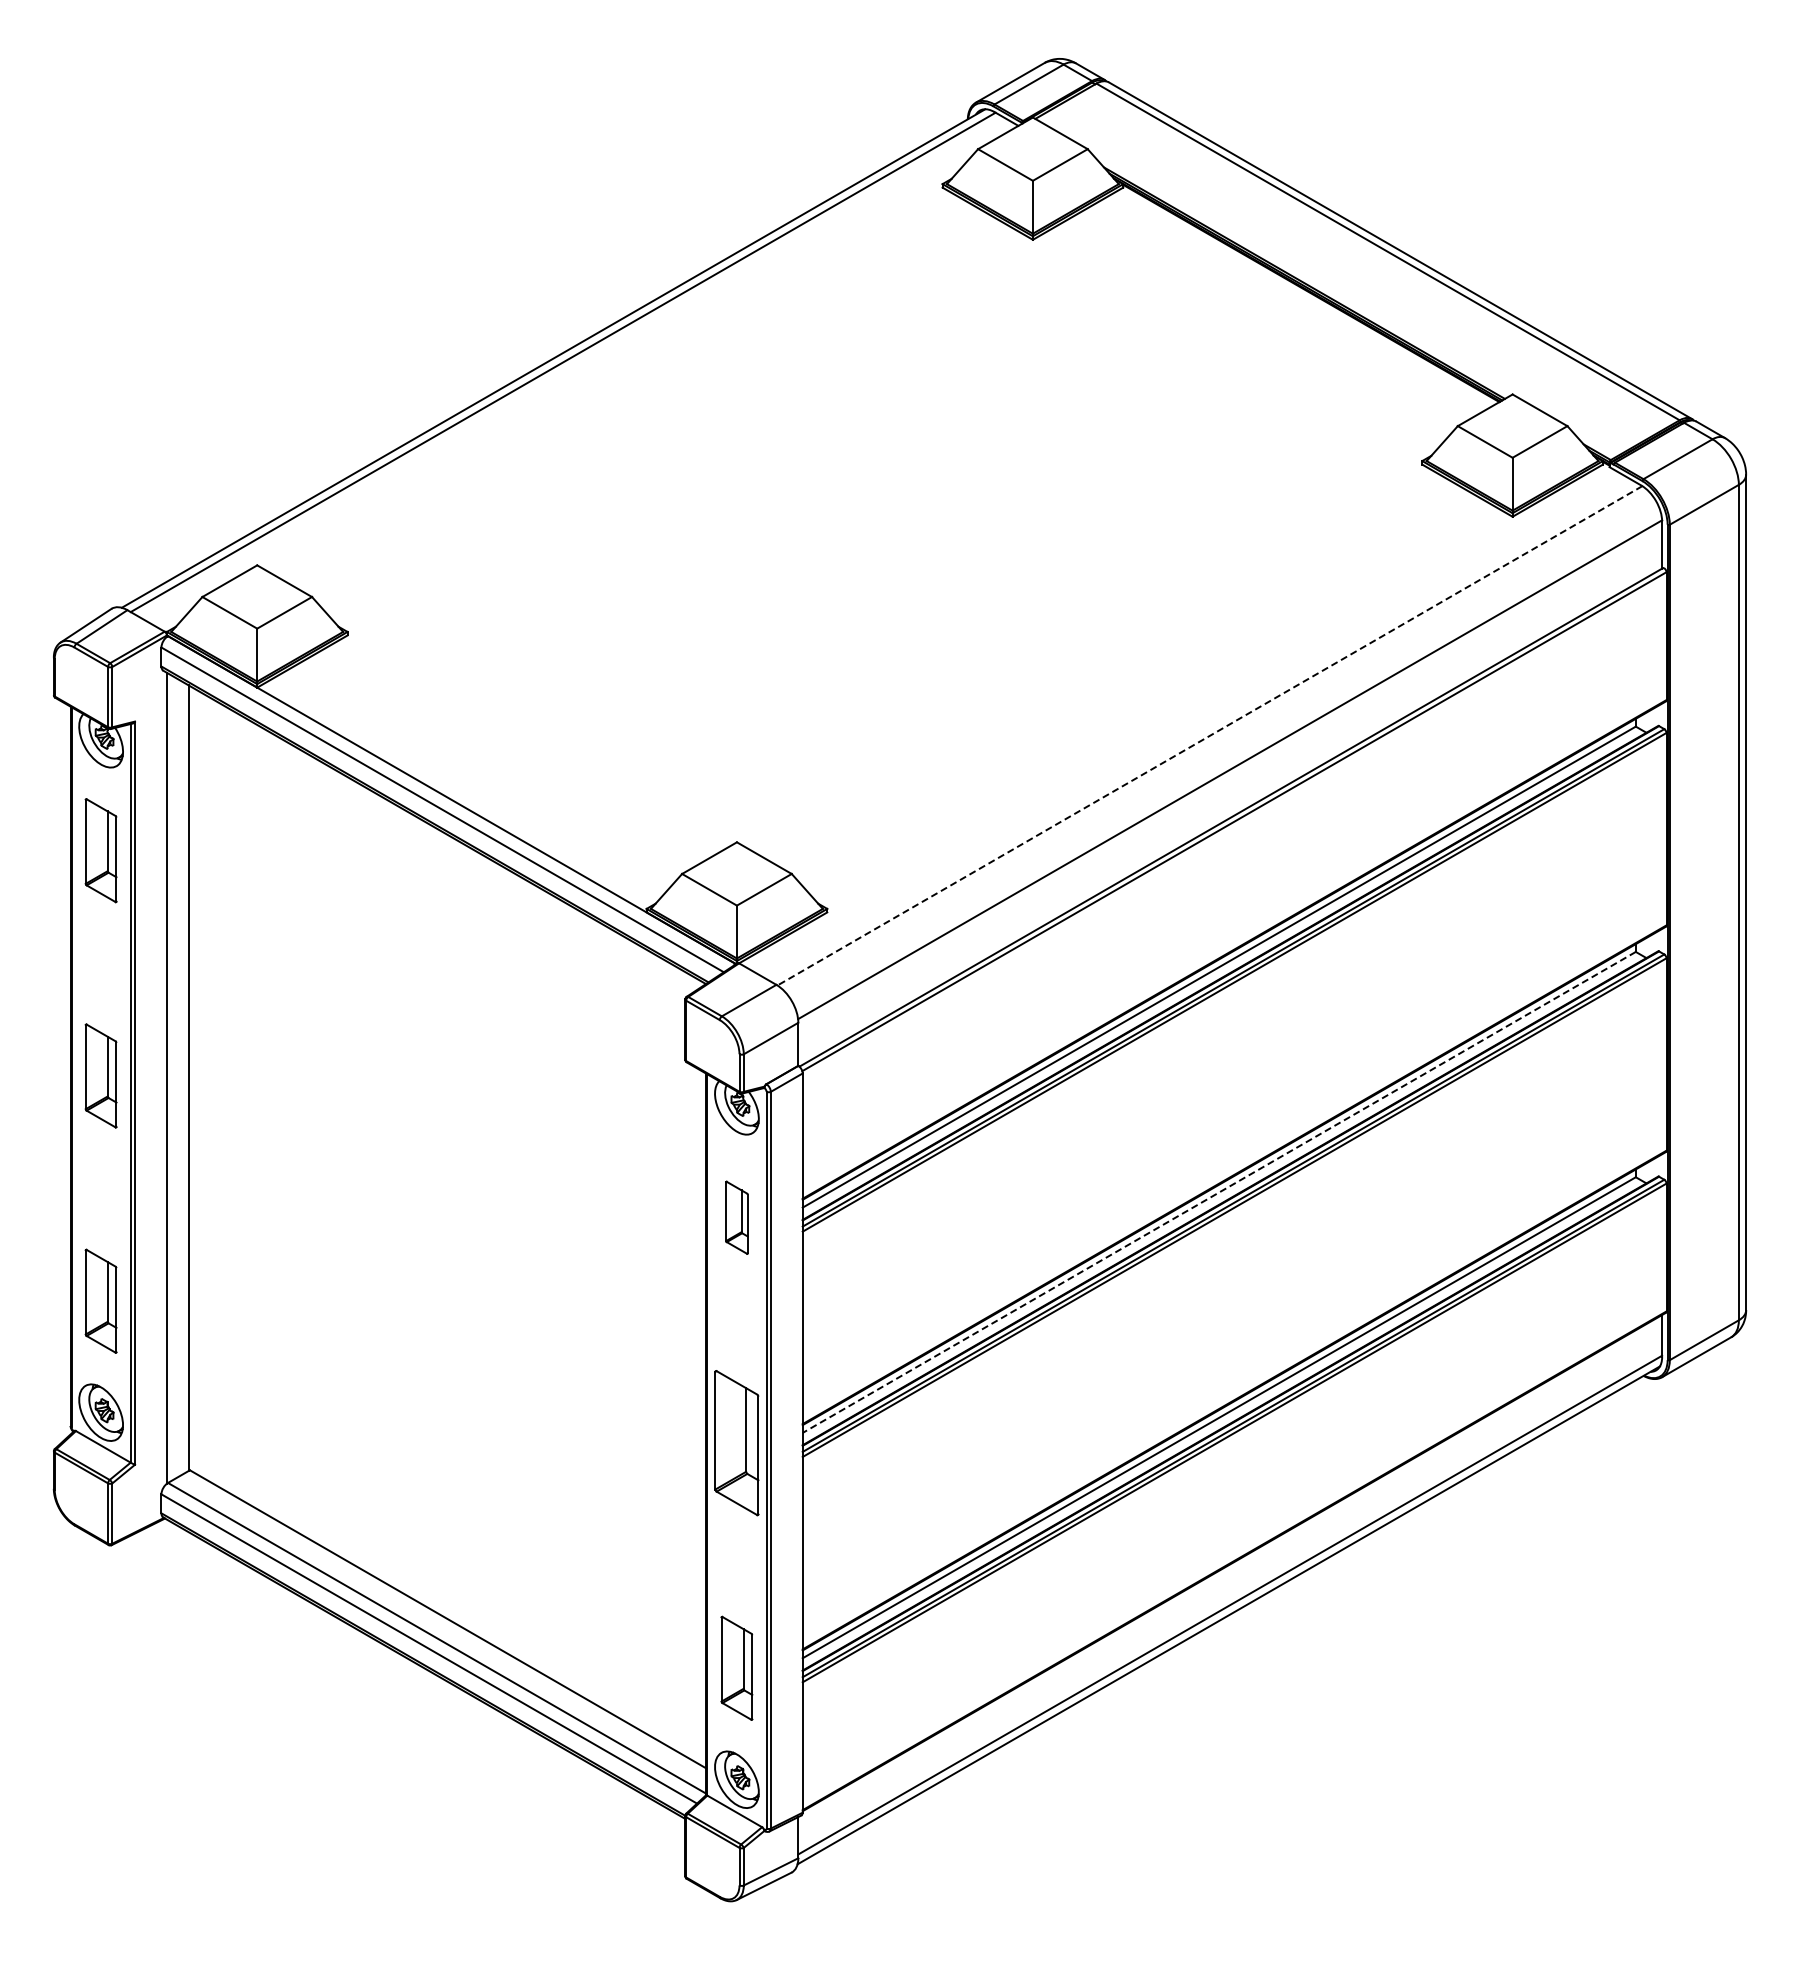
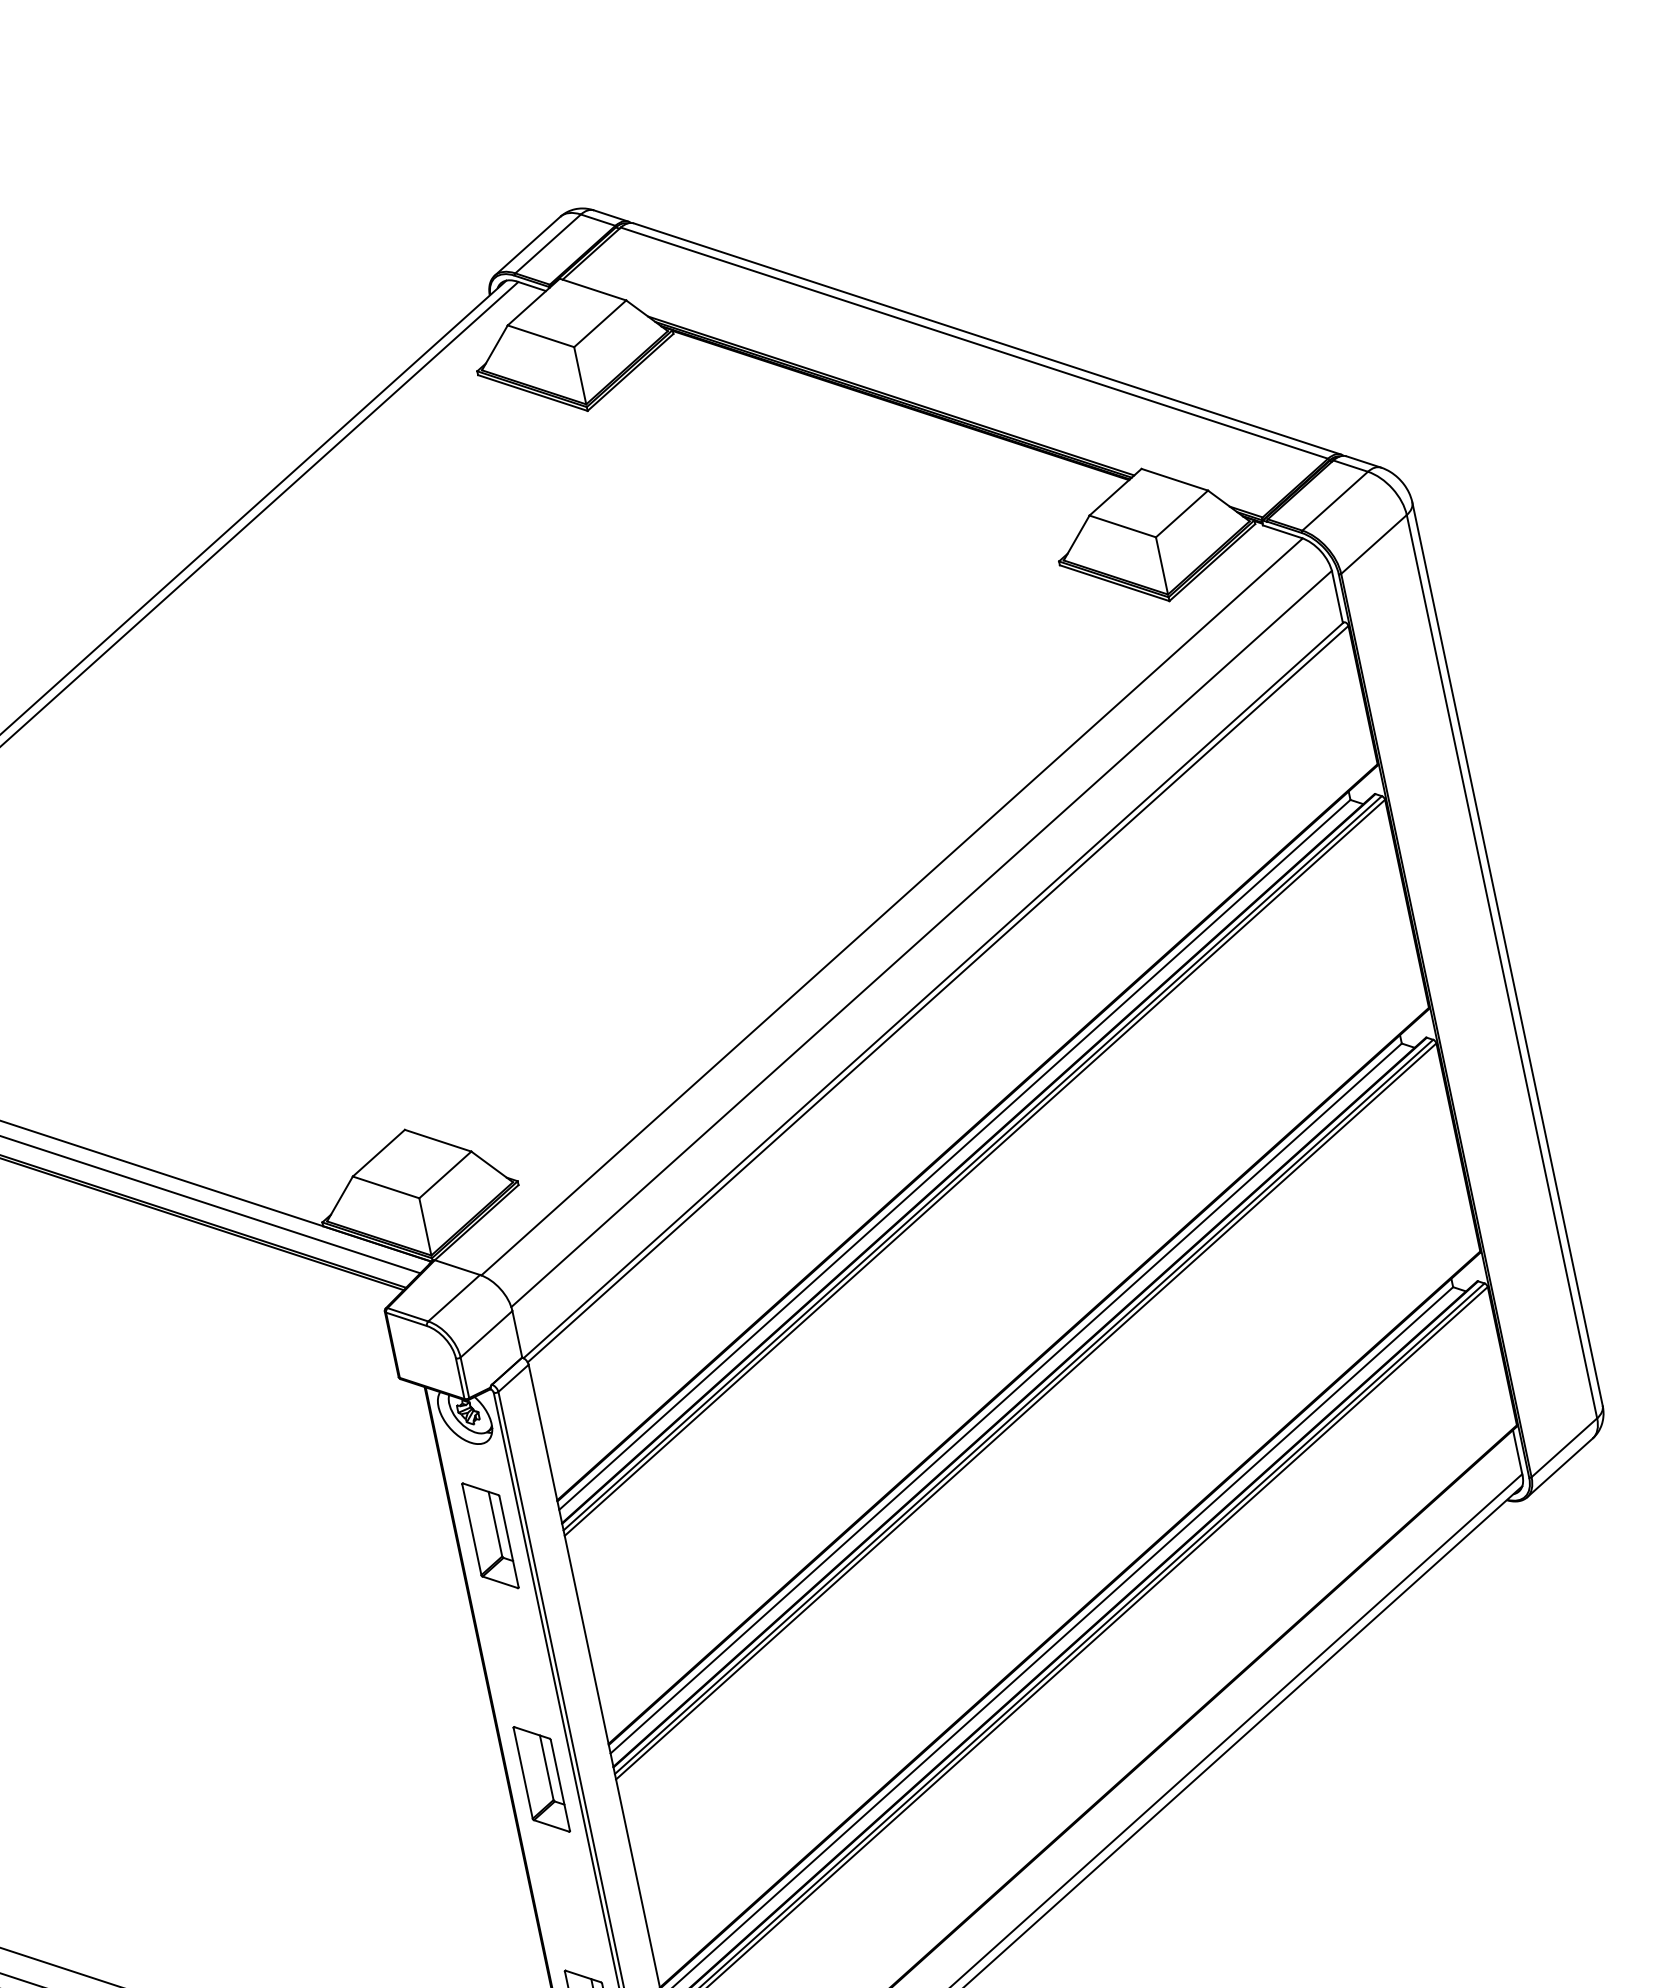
line: (1209, 736) -> (891, 907), dashed -> solid
line: (1218, 1192) -> (1005, 1398), dashed -> solid
part: (736, 1217) -> (489, 1535), size x1.43
part: (736, 1442) -> (541, 1778), size x0.71

